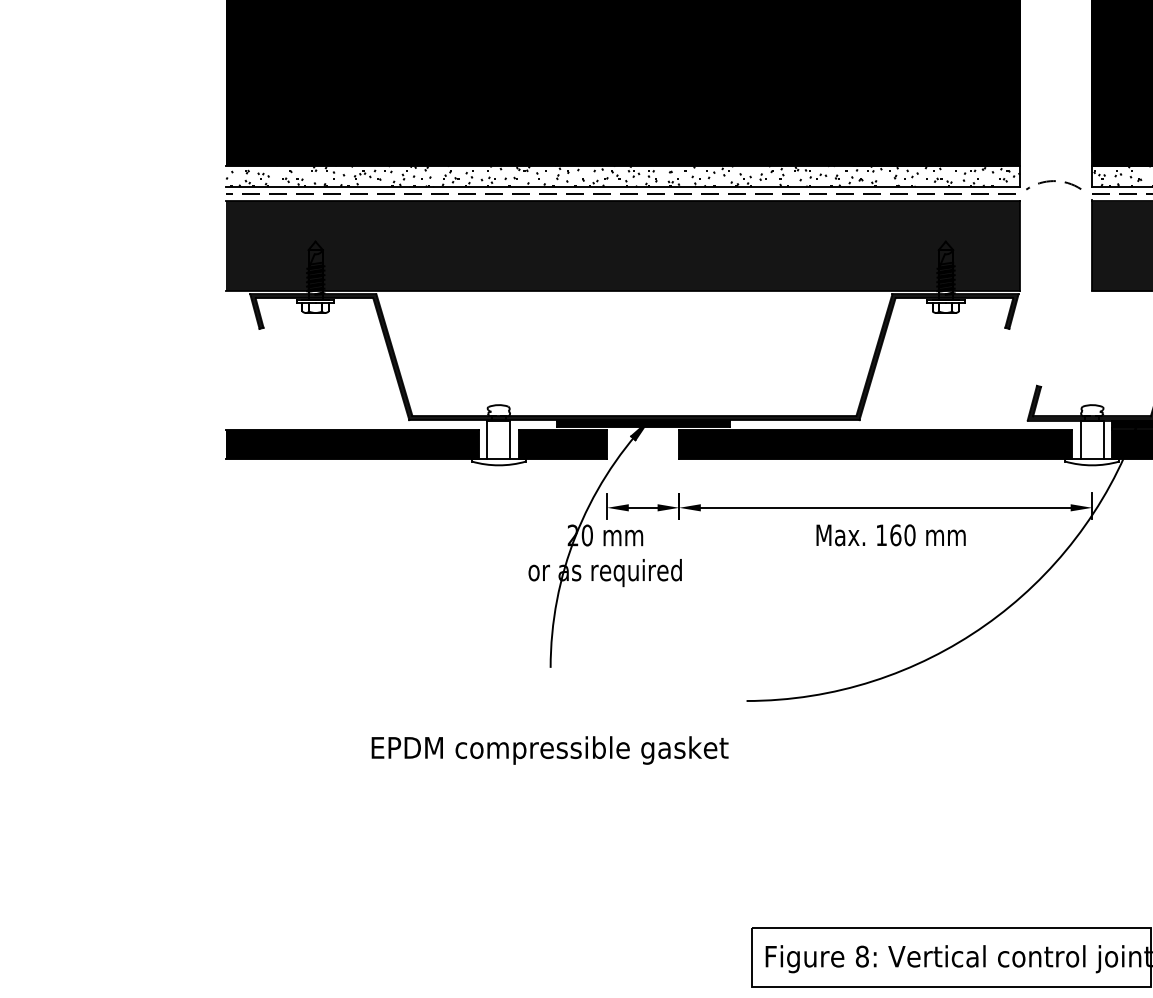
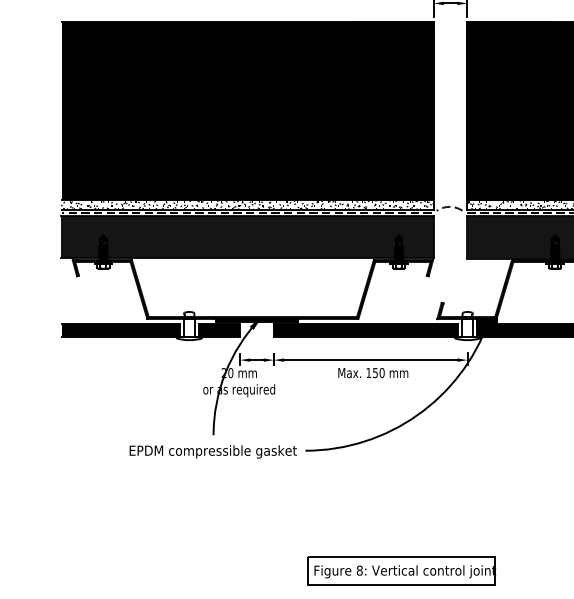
text: (895, 536) -> (375, 373), 160 -> 150
text: (548, 749) -> (212, 451), moved

